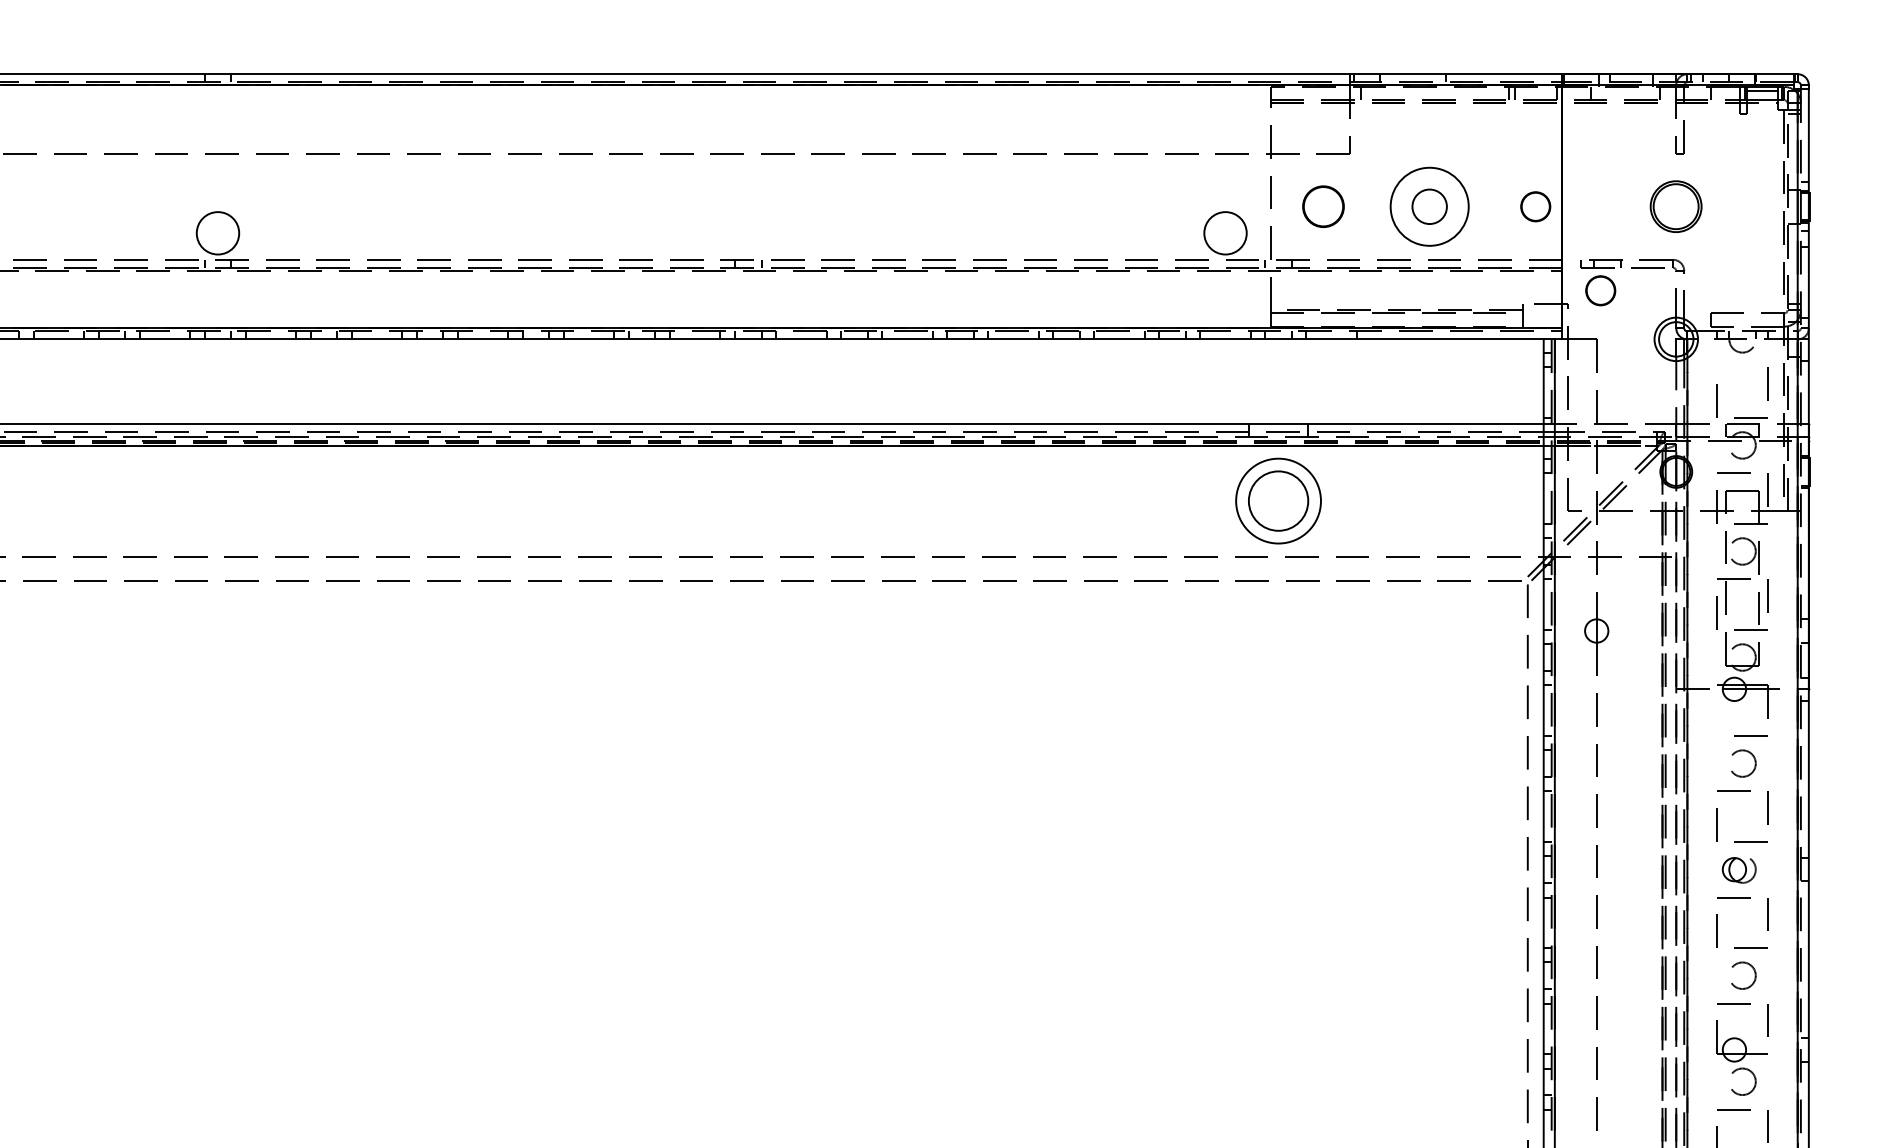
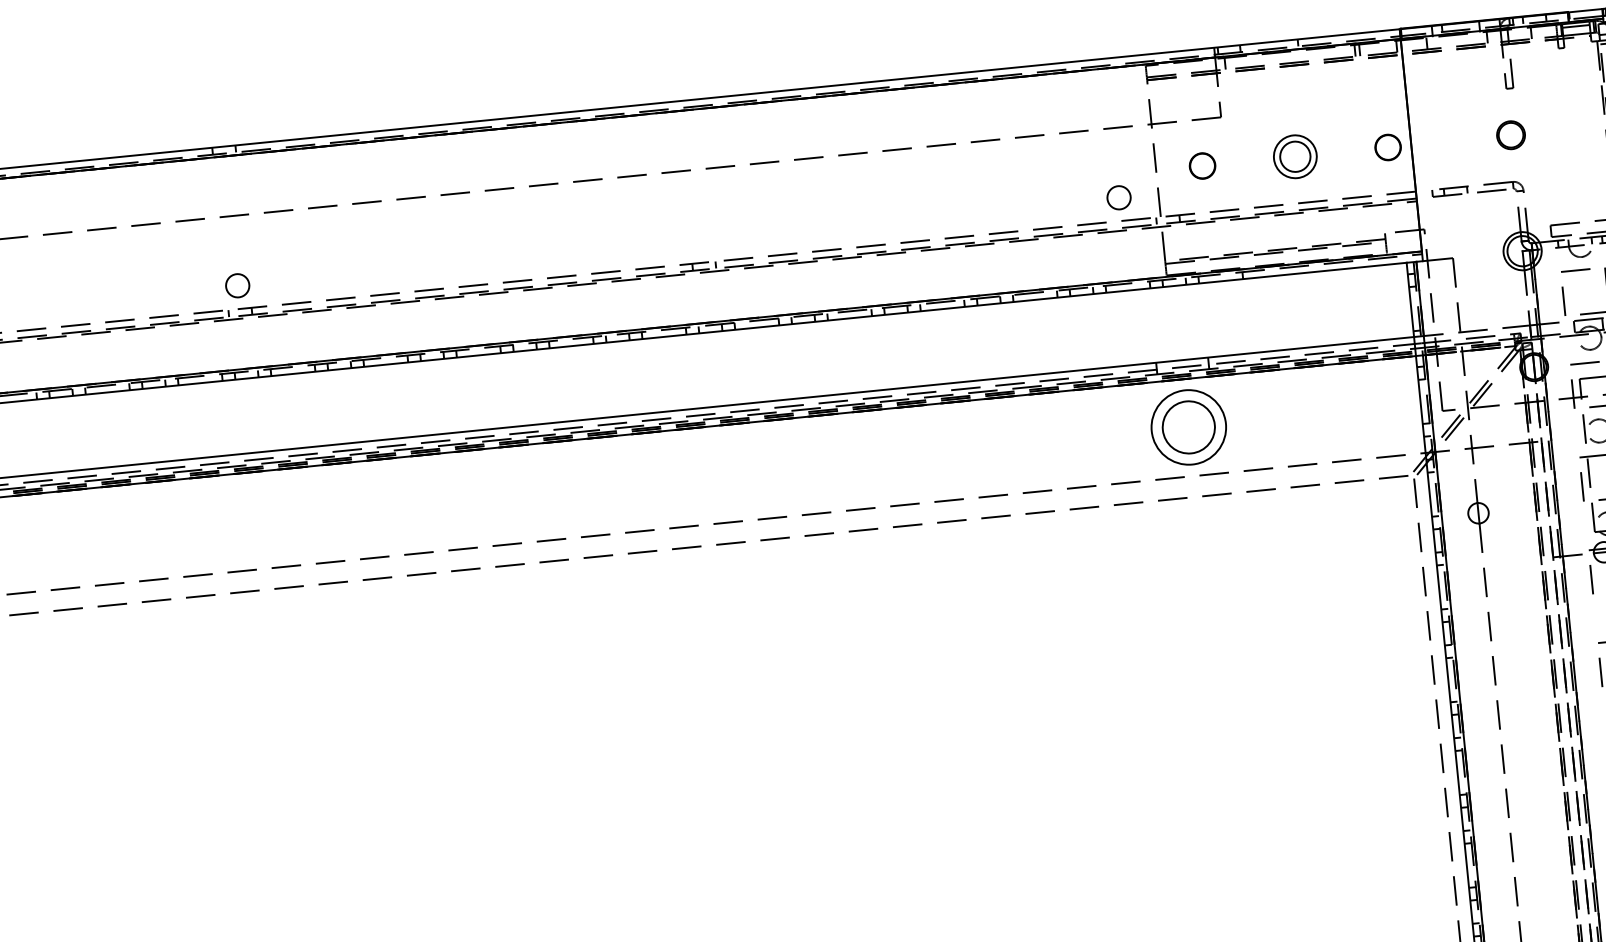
circle: (1323, 206) -> (1202, 165), size x0.71
circle: (1429, 206) -> (1295, 156), size x0.62
part: (1676, 206) -> (1511, 134), size x0.62
circle: (217, 233) -> (237, 285), size x0.62
circle: (1225, 233) -> (1119, 197), size x0.62
circle: (1600, 290) -> (1452, 215), removed
line: (1733, 366) -> (1575, 269), added
line: (1716, 718) -> (1590, 579), added

